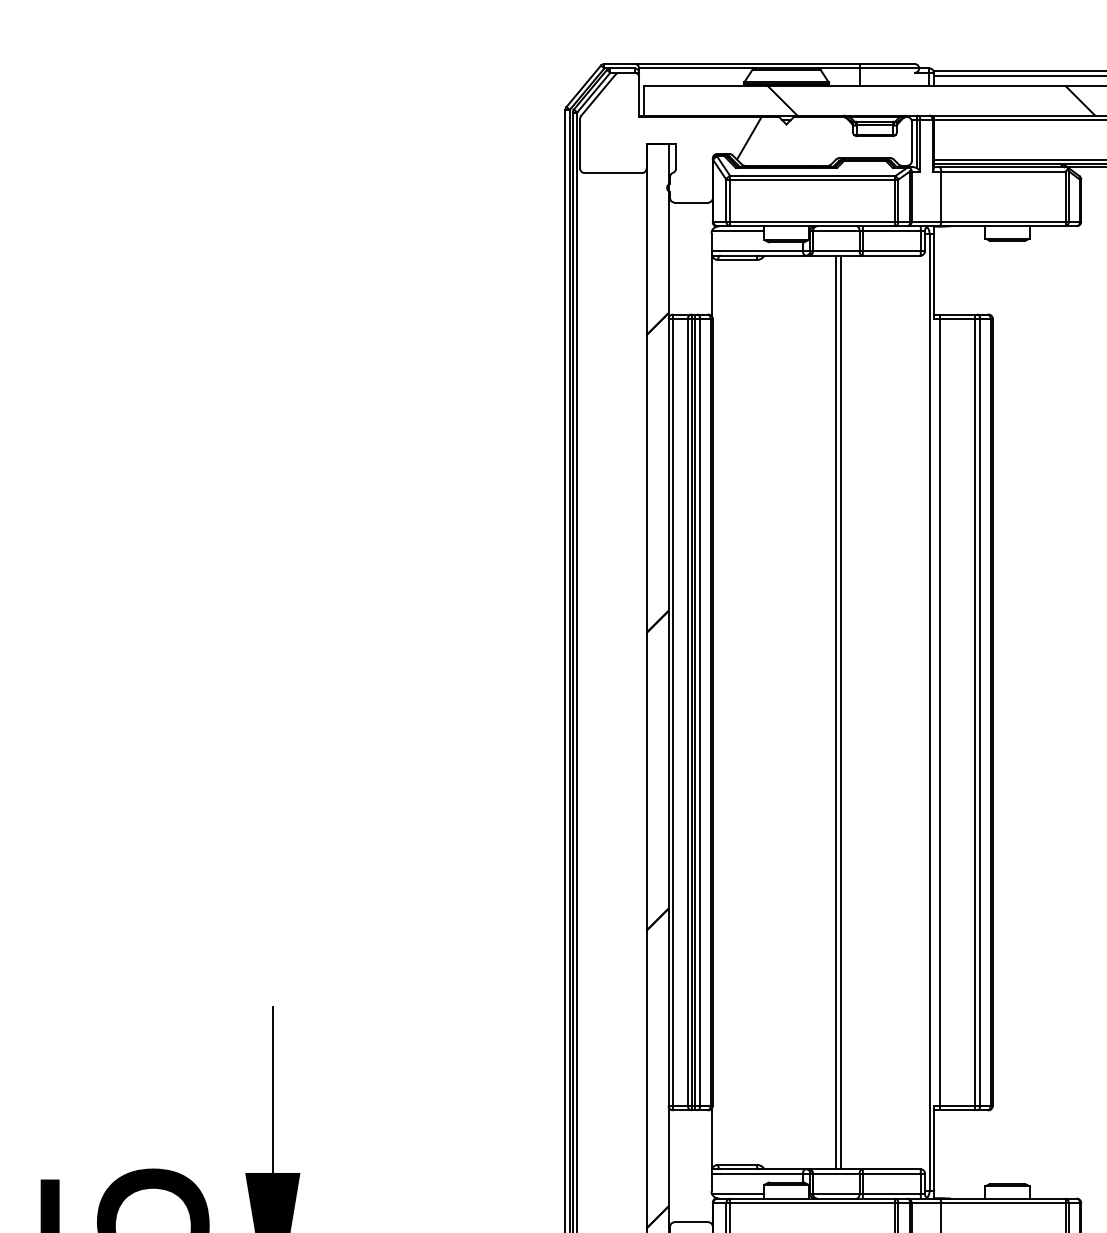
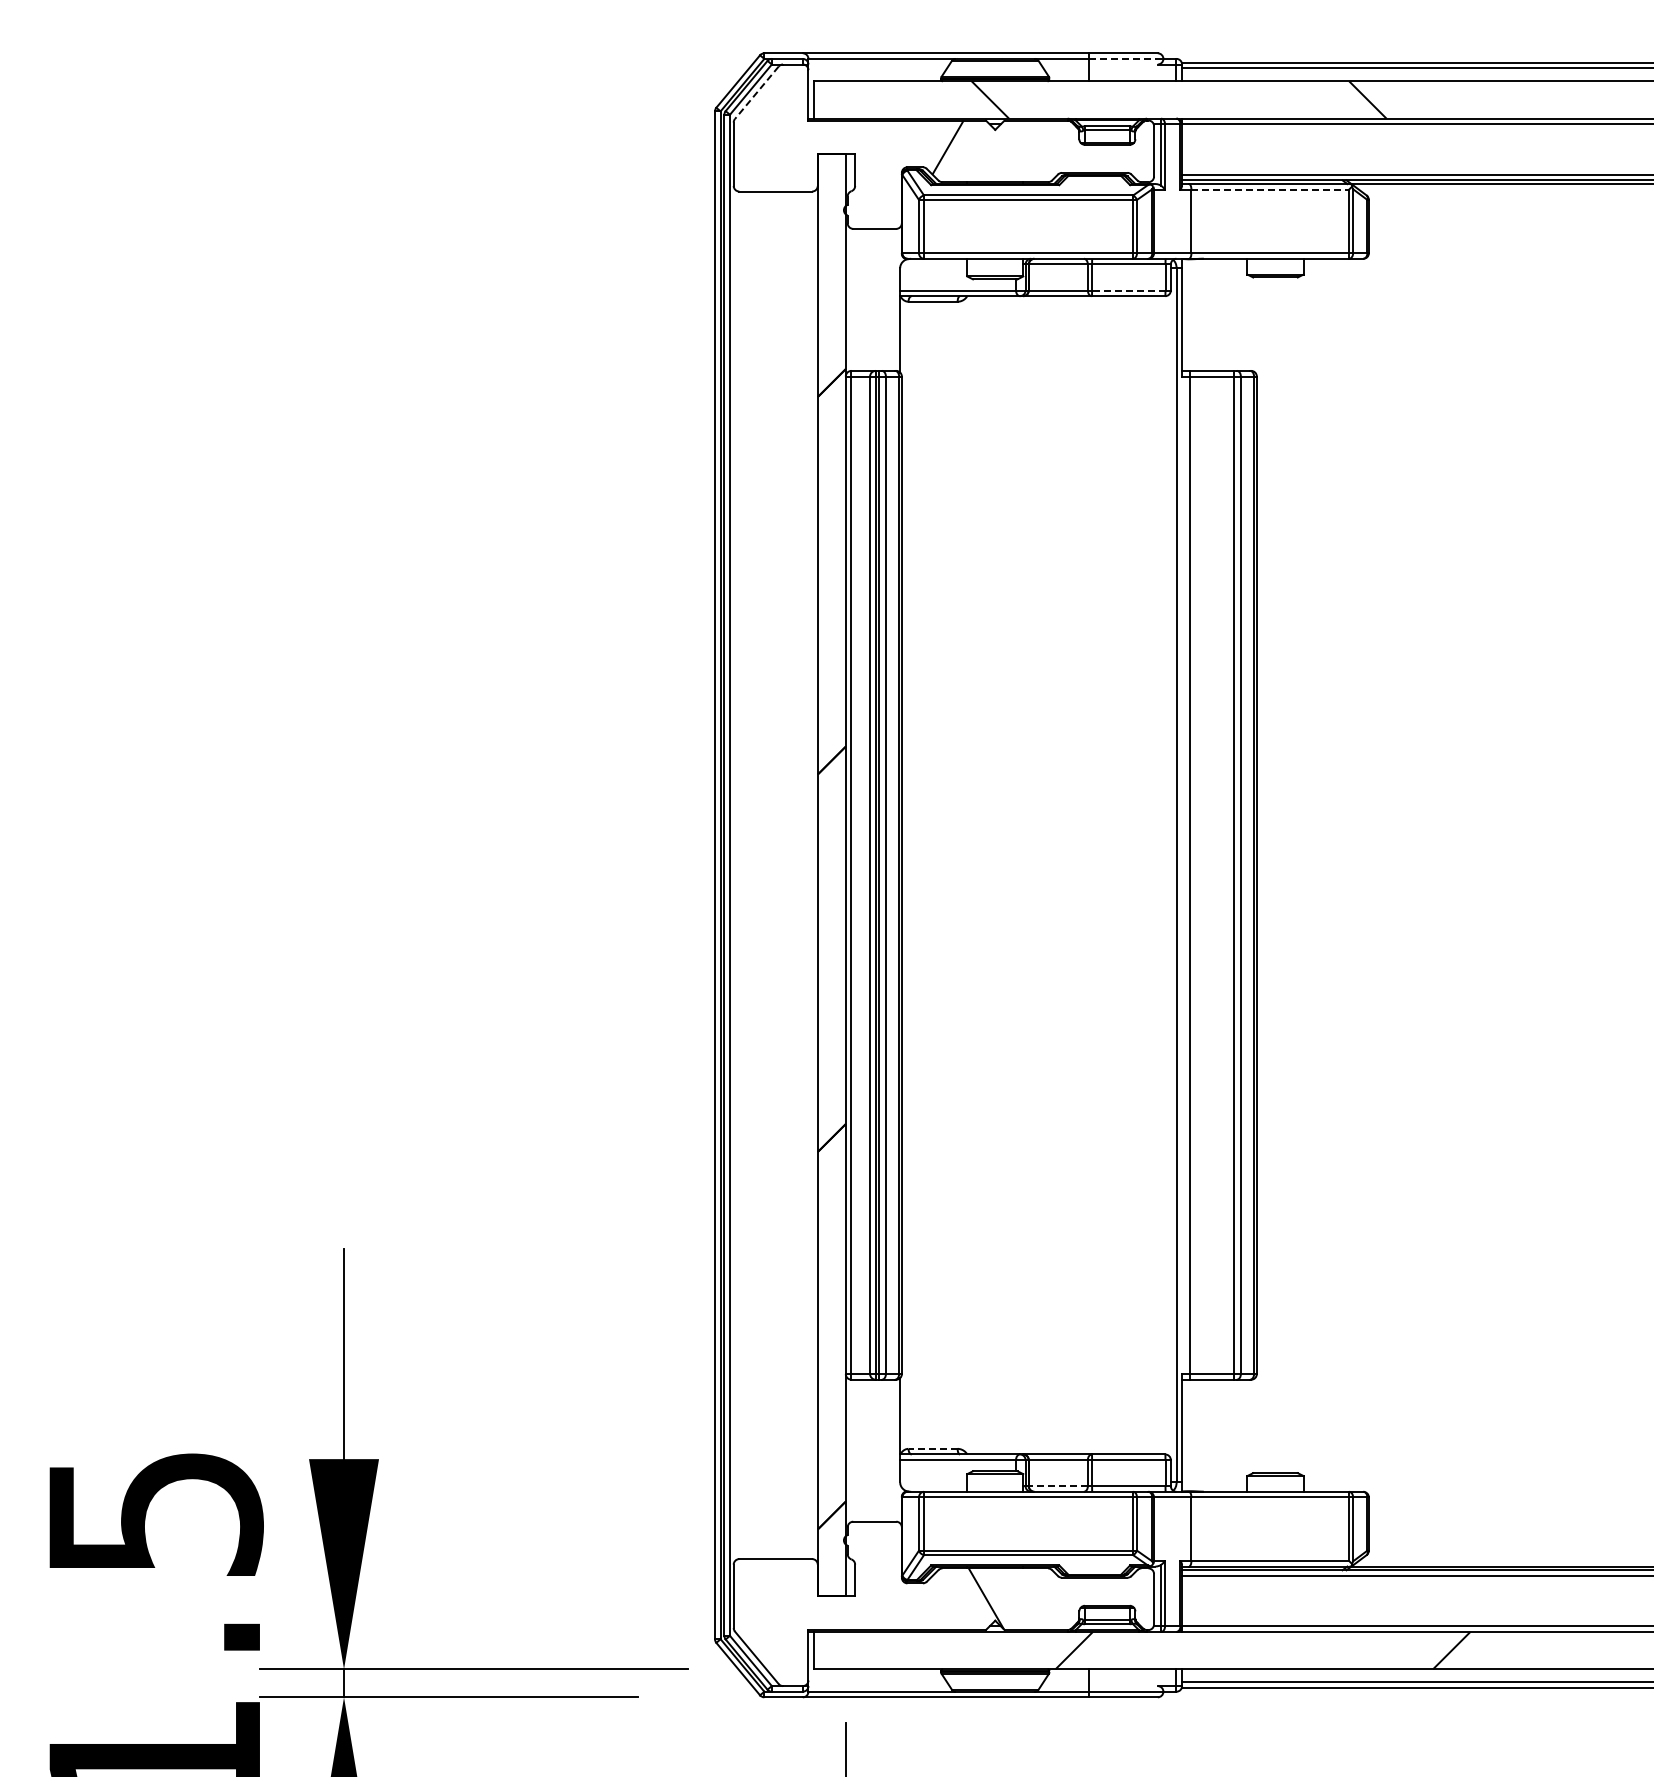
line: (890, 68) -> (1126, 58), solid -> dashed
line: (598, 95) -> (756, 93), solid -> dashed
line: (1003, 171) -> (1270, 189), solid -> dashed
line: (738, 230) -> (934, 264), removed
line: (891, 251) -> (1128, 290), solid -> dashed
line: (835, 712) -> (1057, 875), removed
line: (841, 712) -> (1064, 875), removed
line: (737, 1164) -> (933, 1448), solid -> dashed
line: (738, 1194) -> (934, 1486), removed
line: (836, 1194) -> (1058, 1486), solid -> dashed

